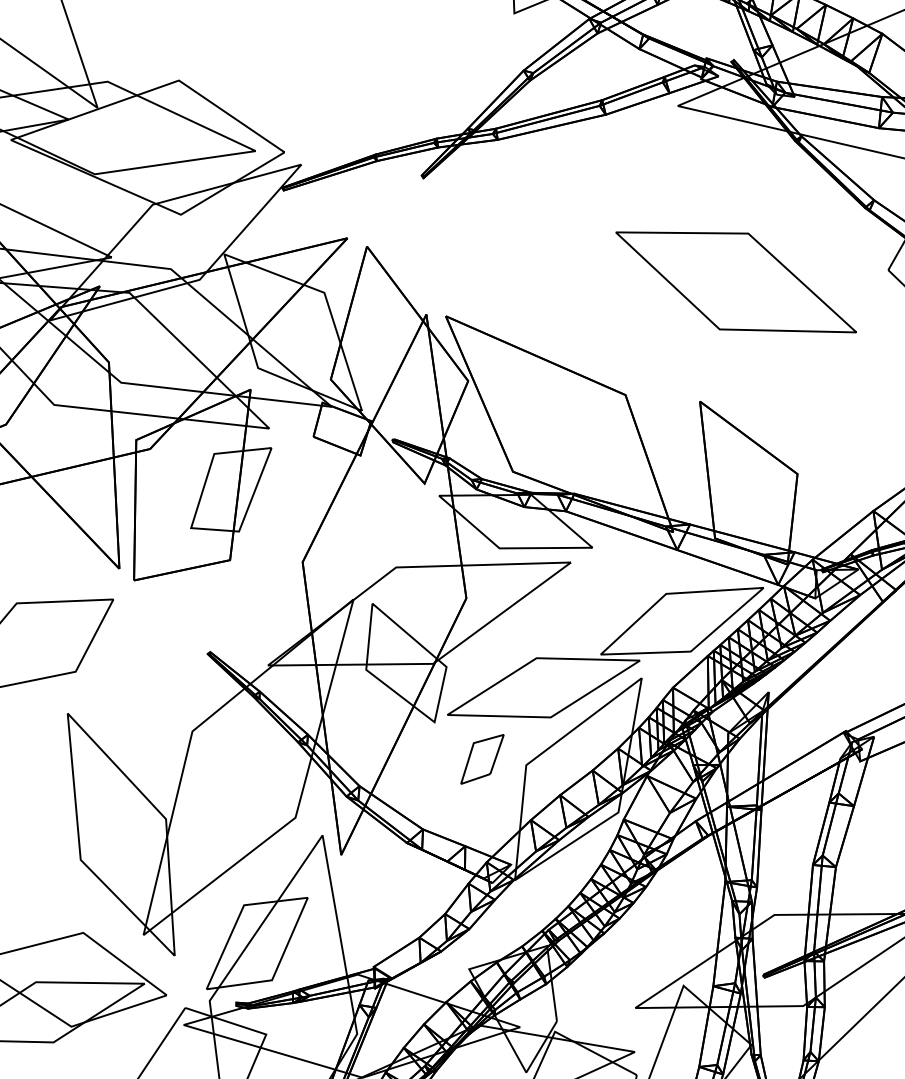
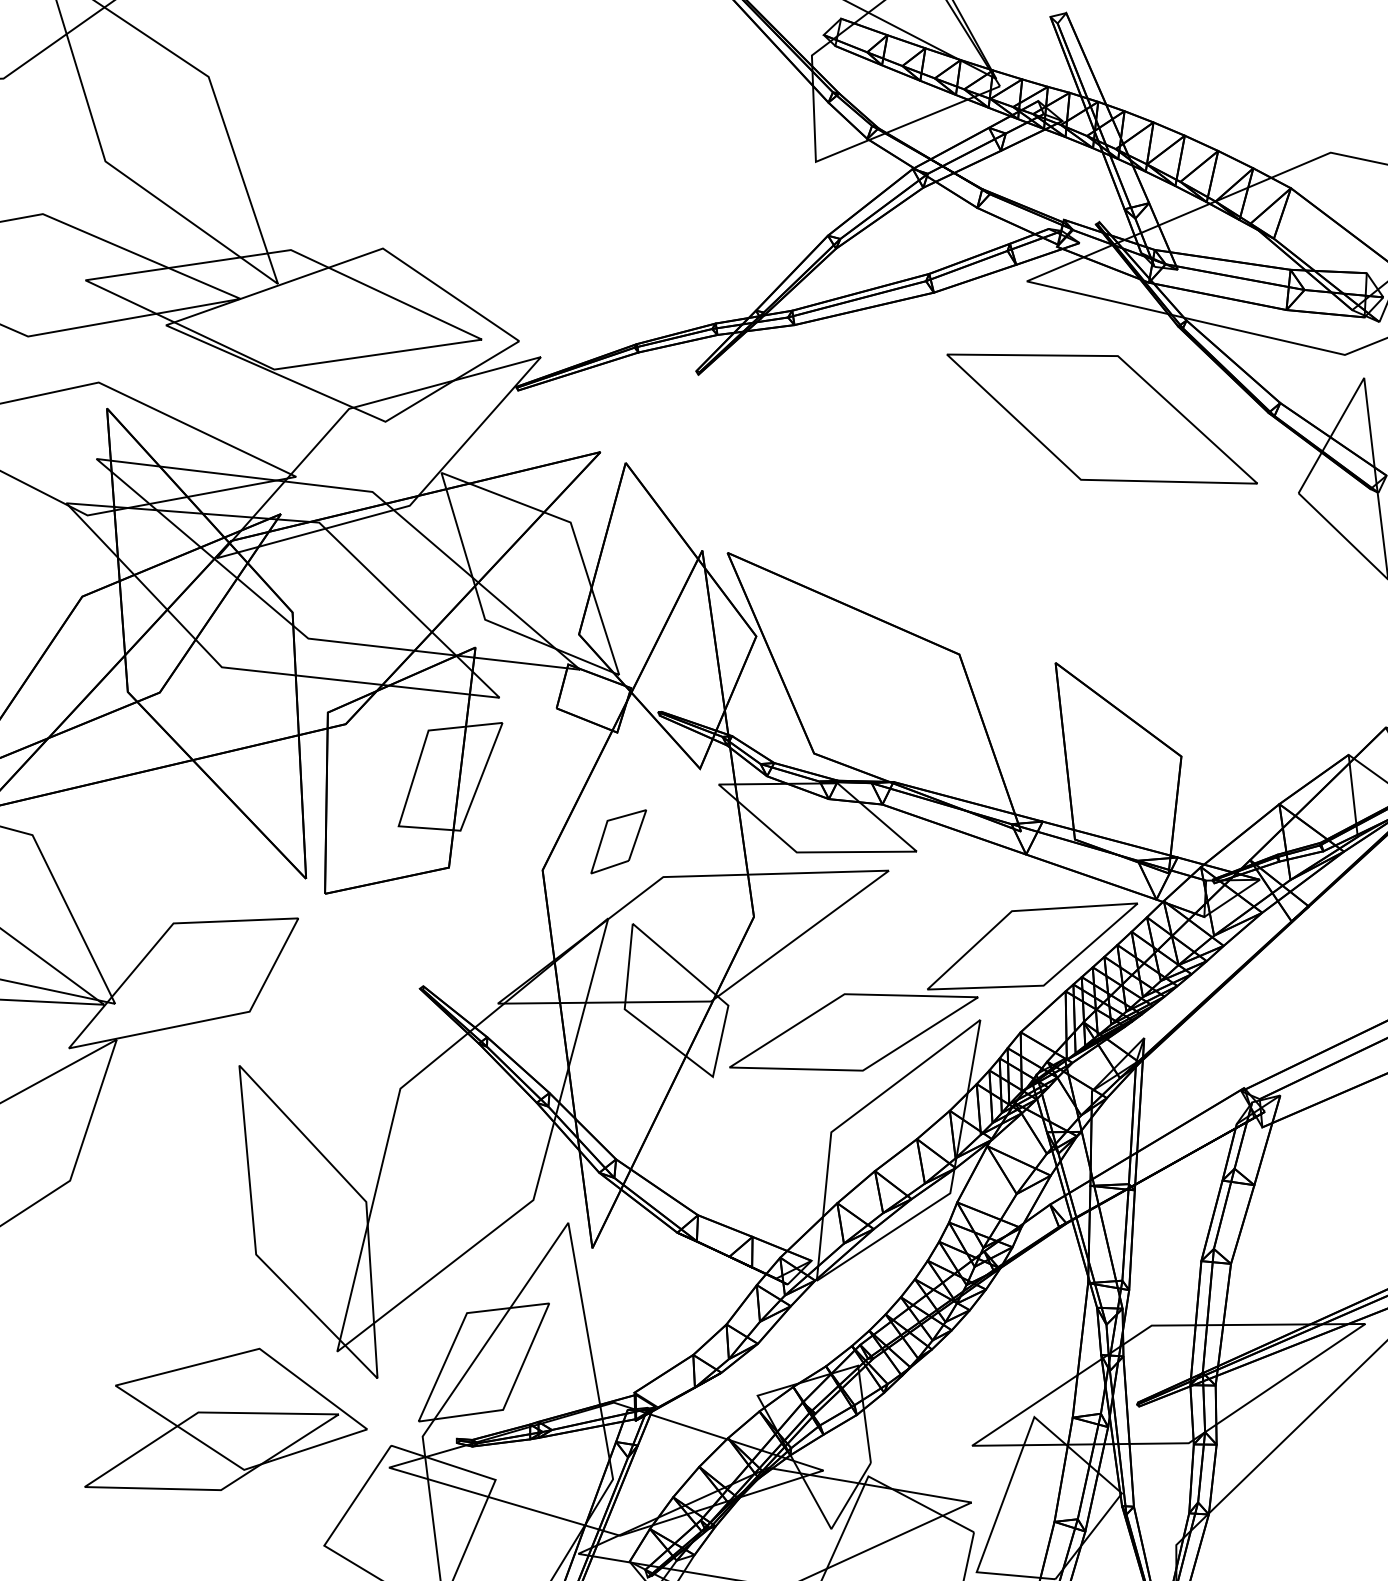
part: (735, 281) -> (1101, 418), moved
part: (482, 759) -> (618, 841), moved

